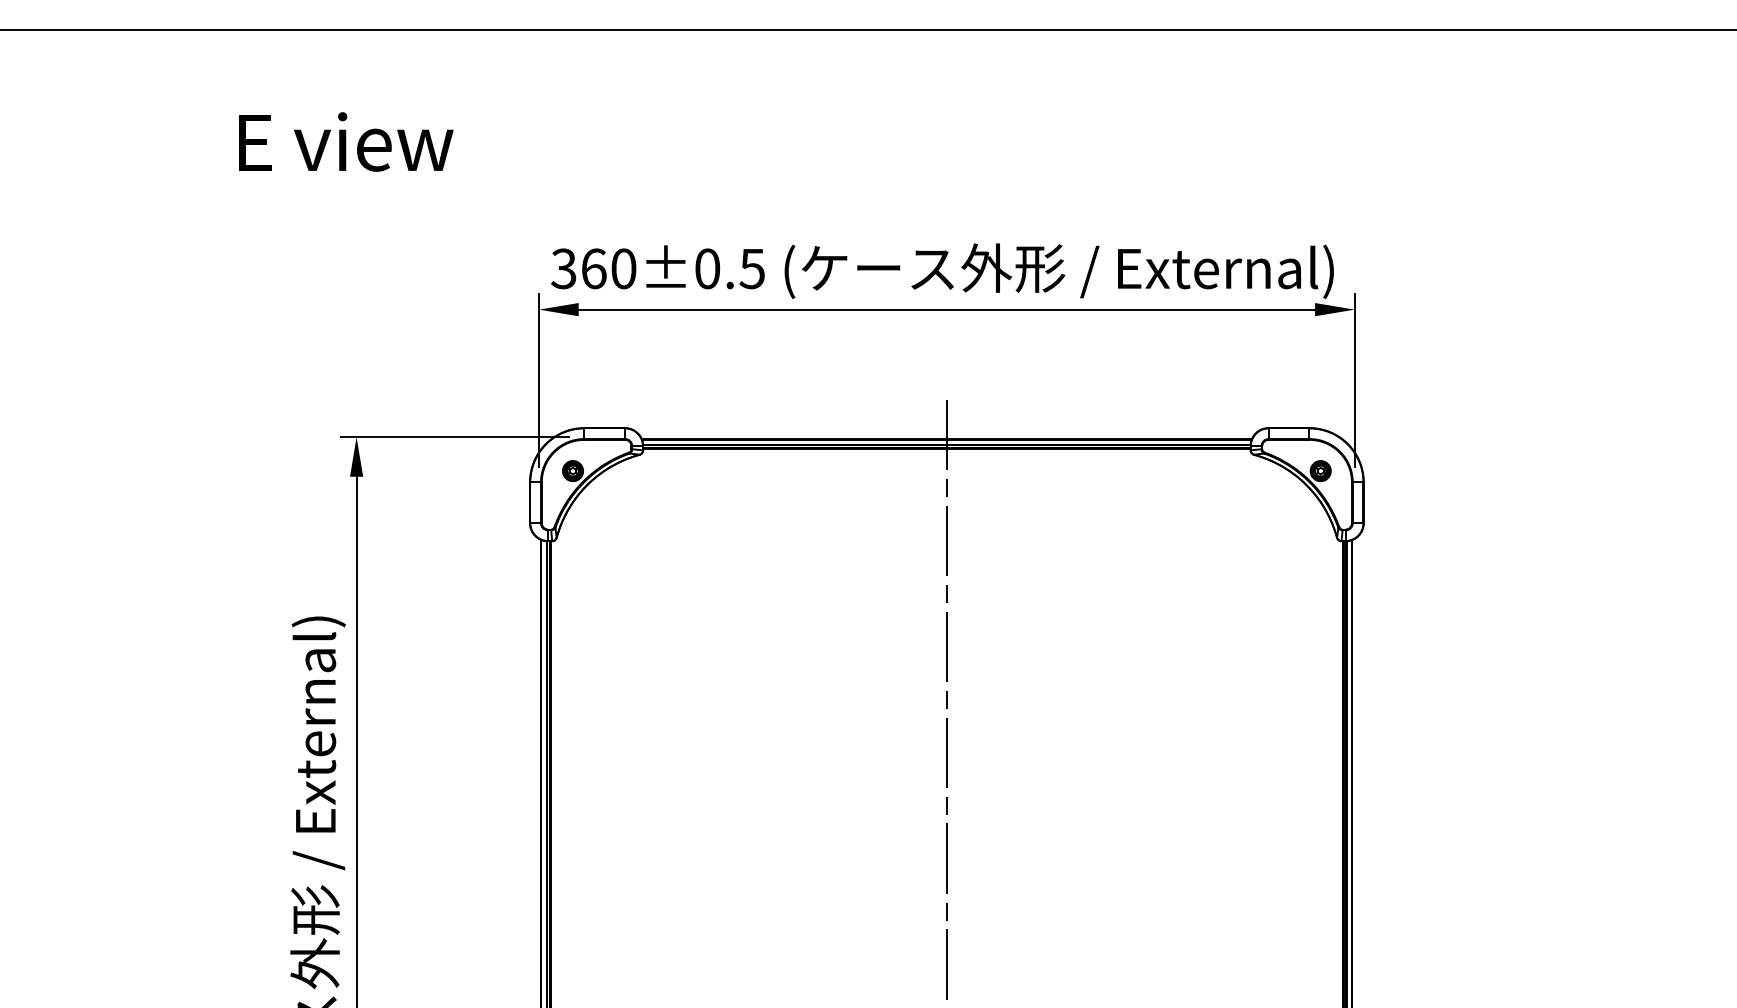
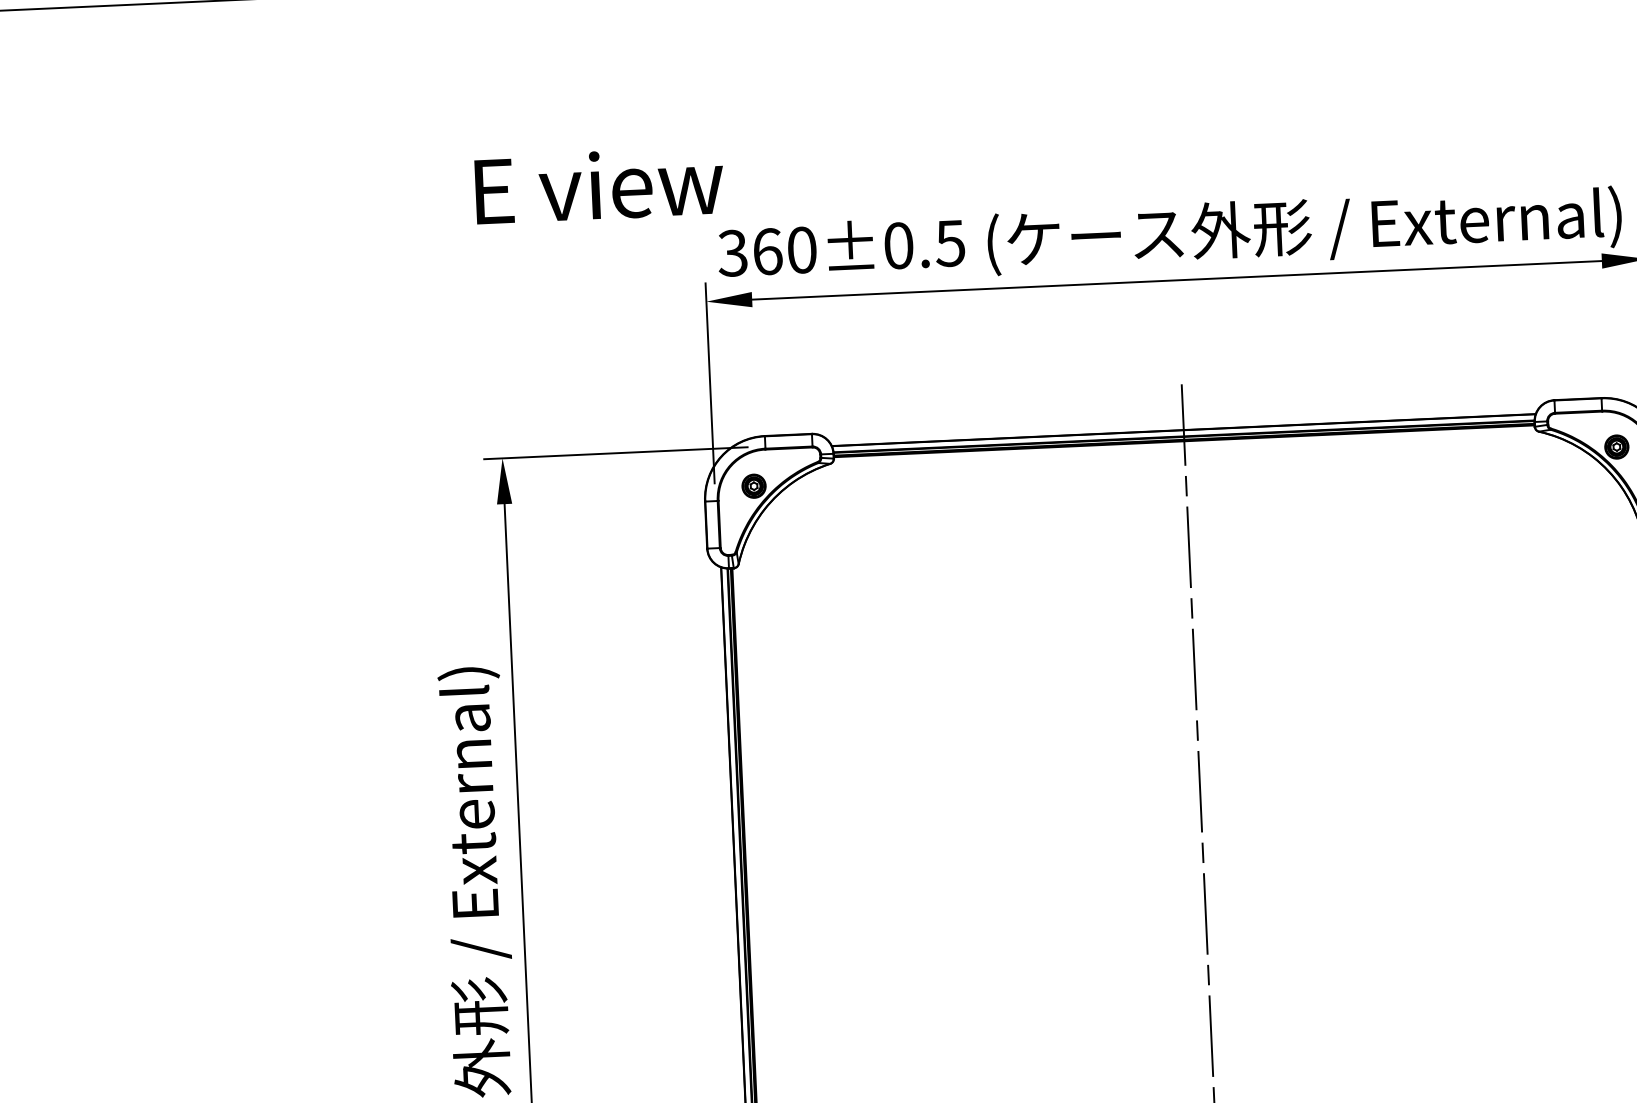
text: (346, 141) -> (599, 184), moved

